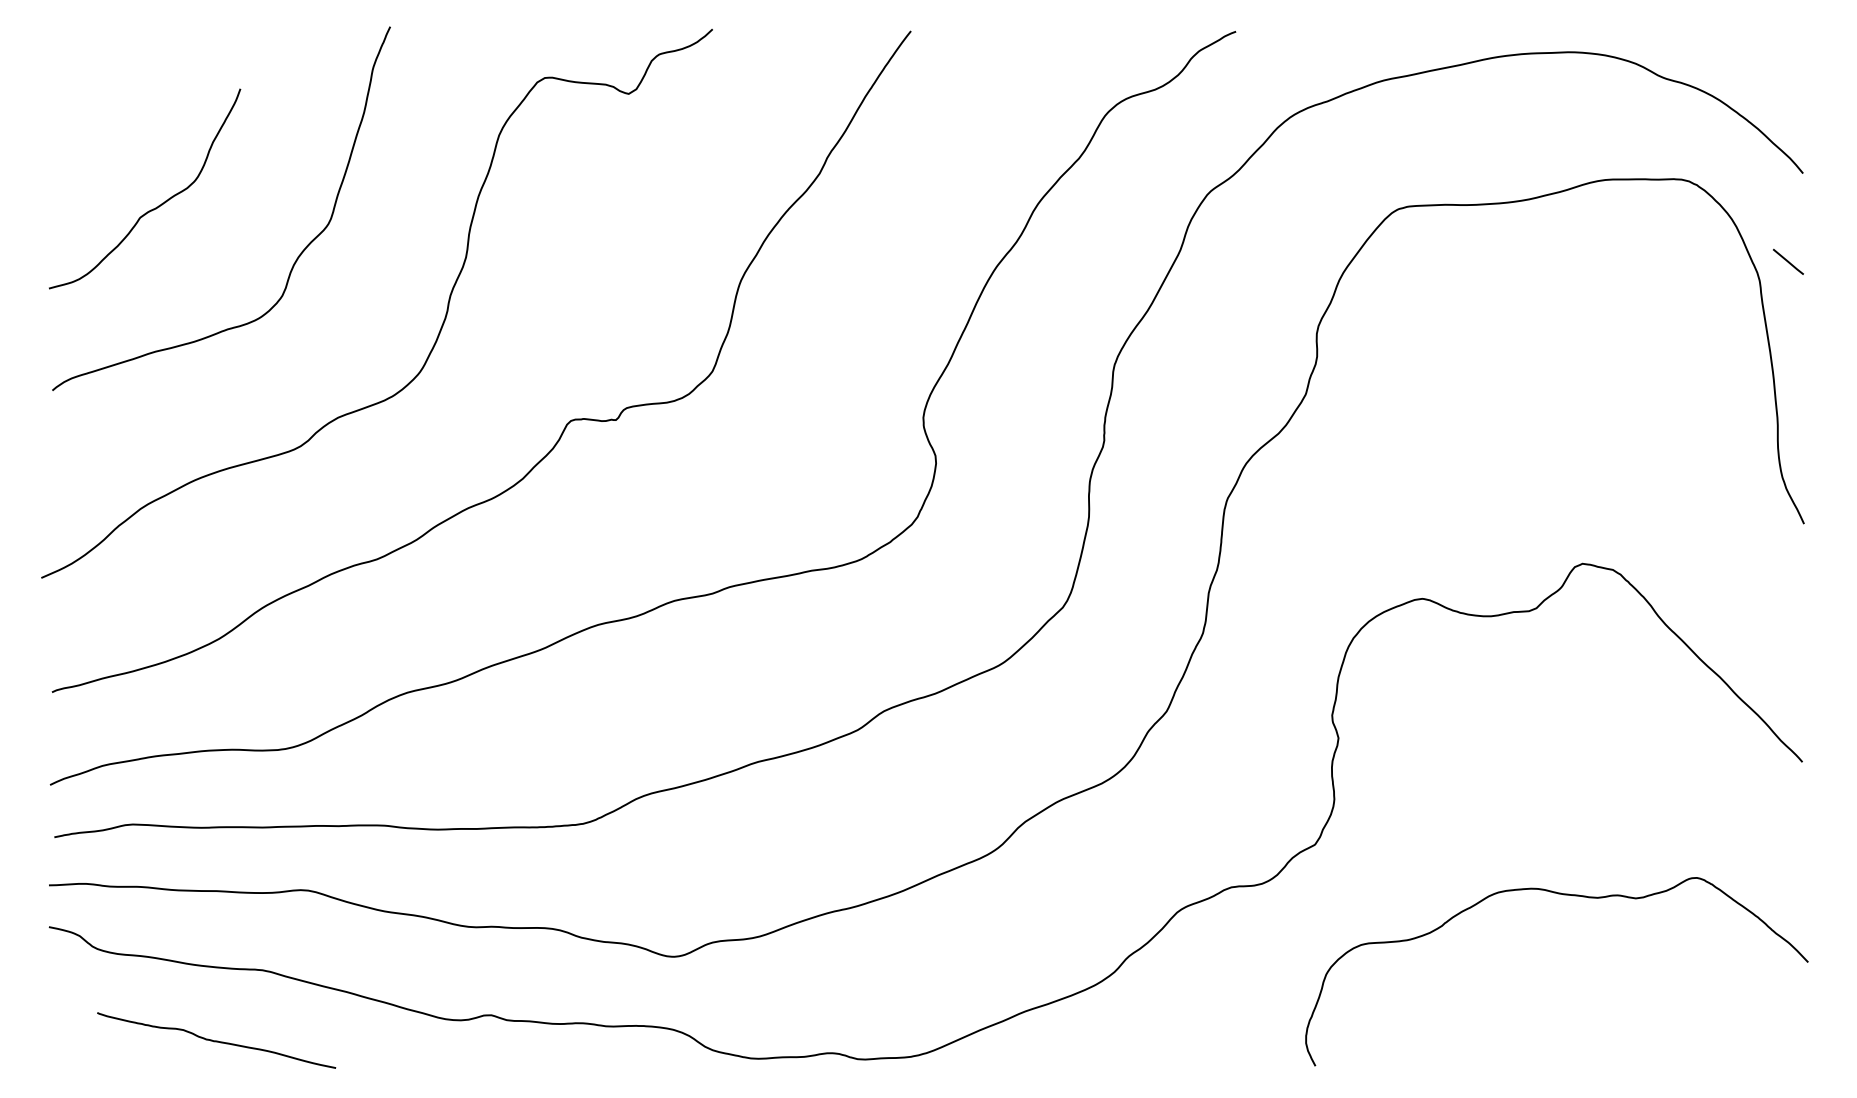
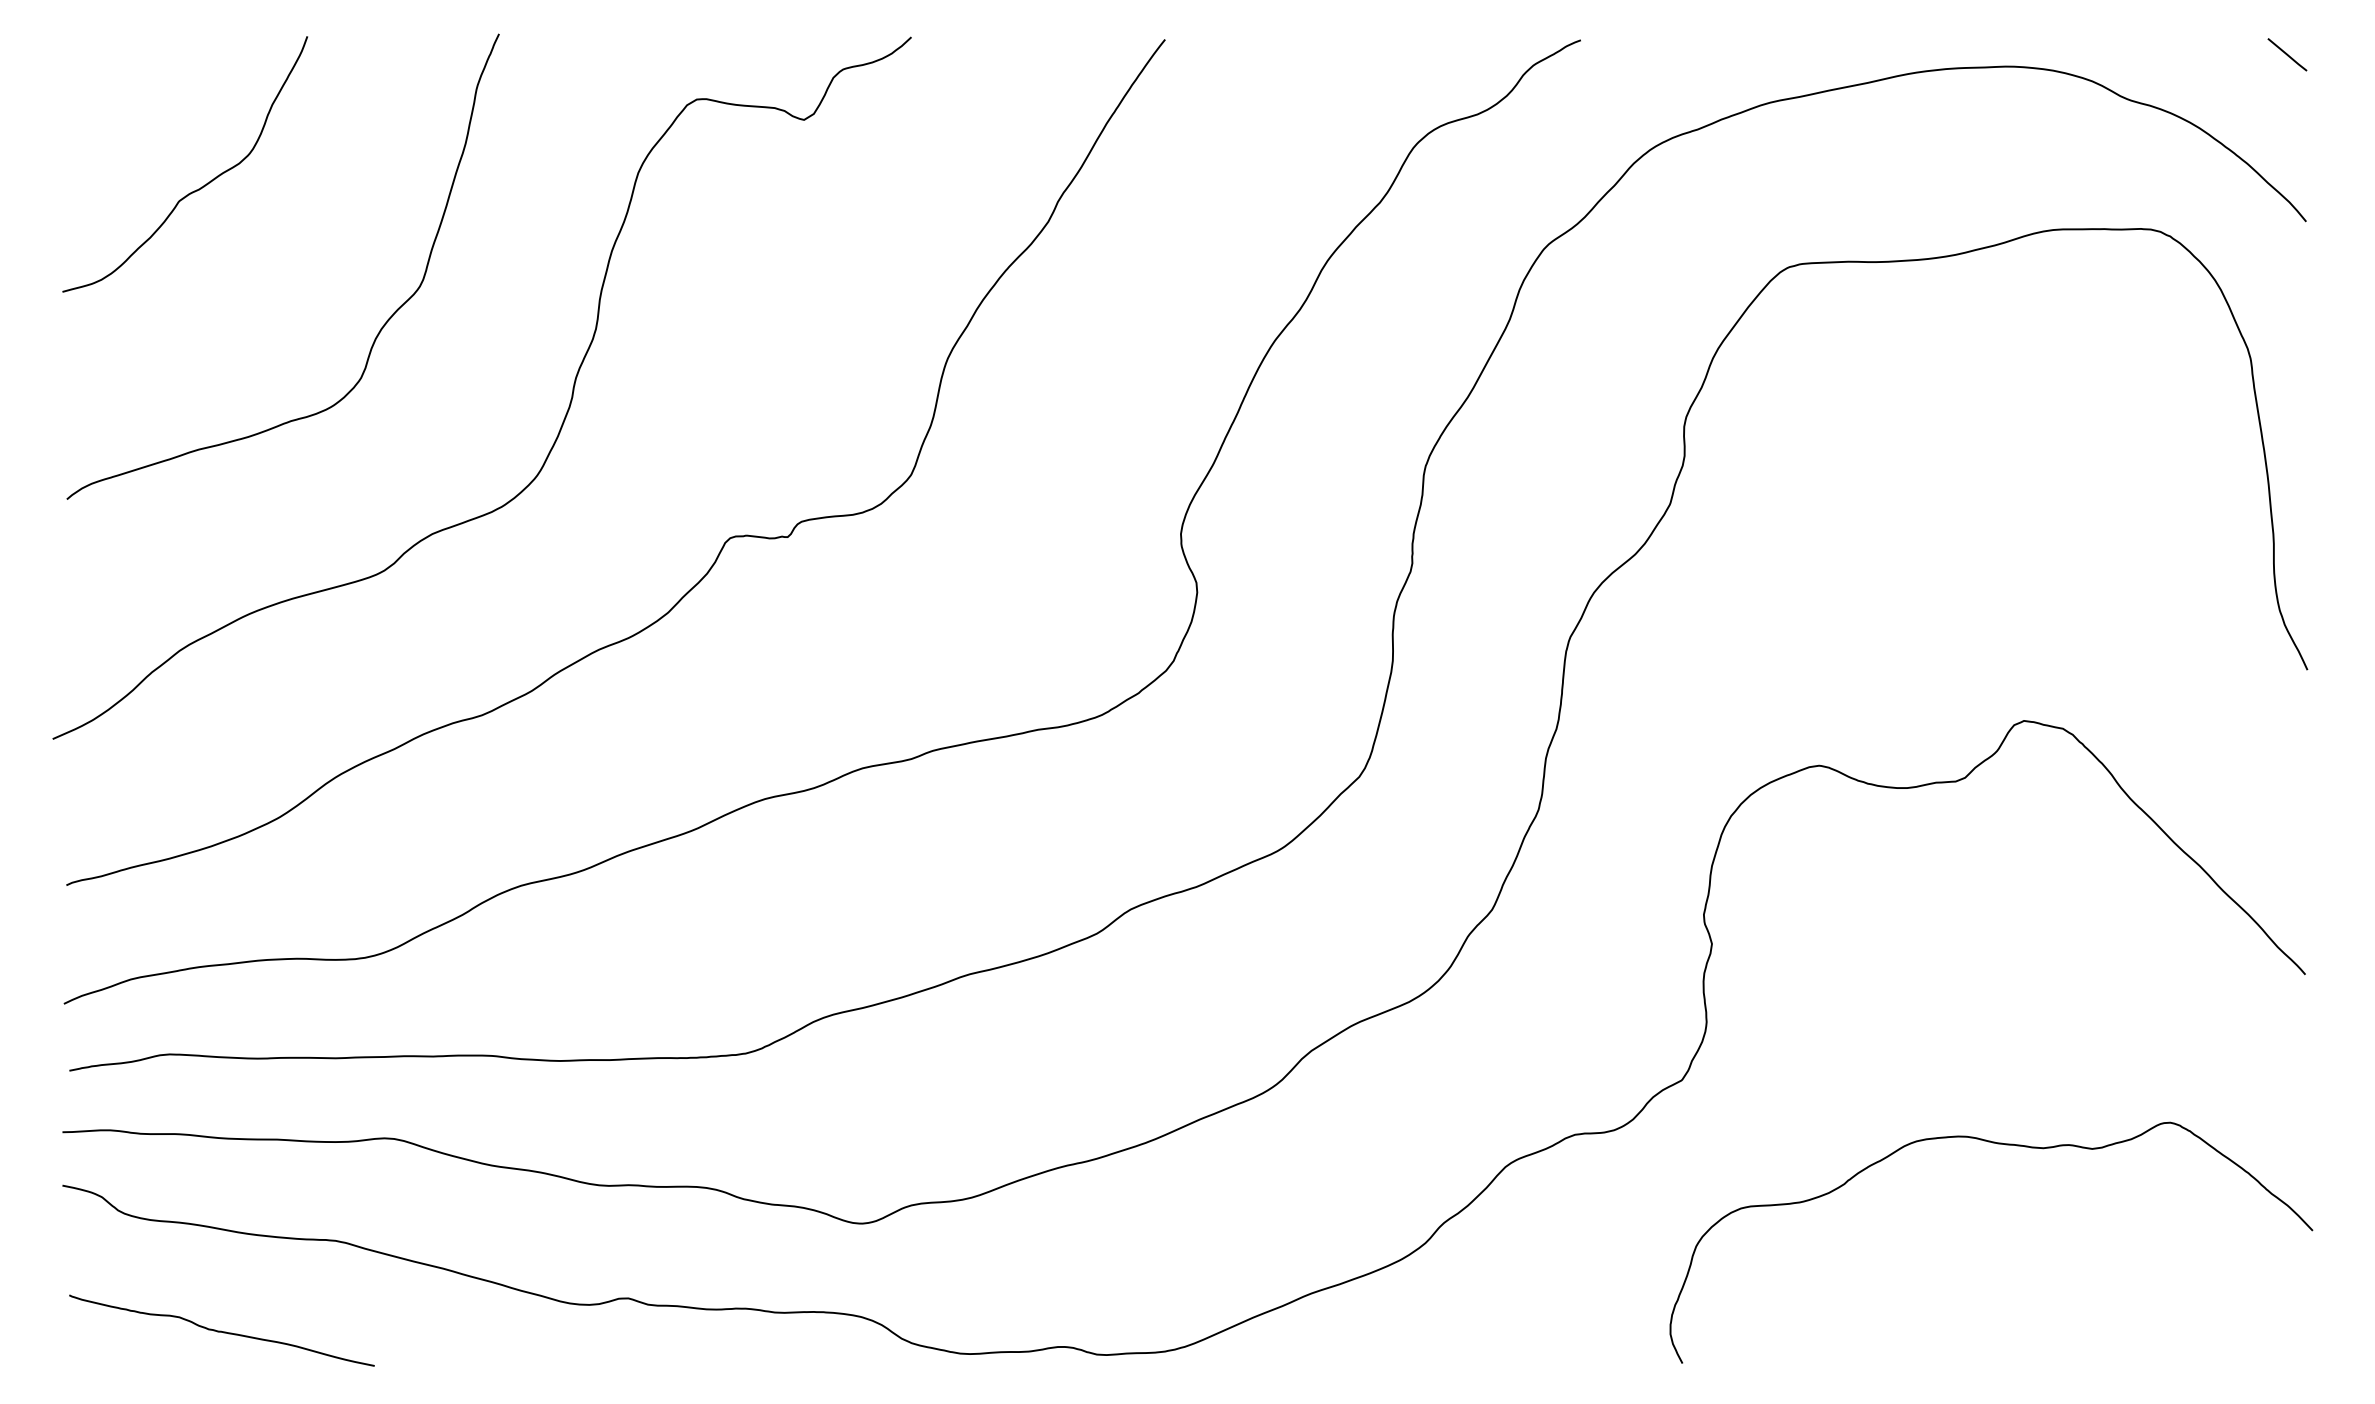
curve: (157, 206) -> (201, 186), moved
line: (1788, 261) -> (2287, 54), moved
curve: (216, 1040) -> (221, 1330), moved

